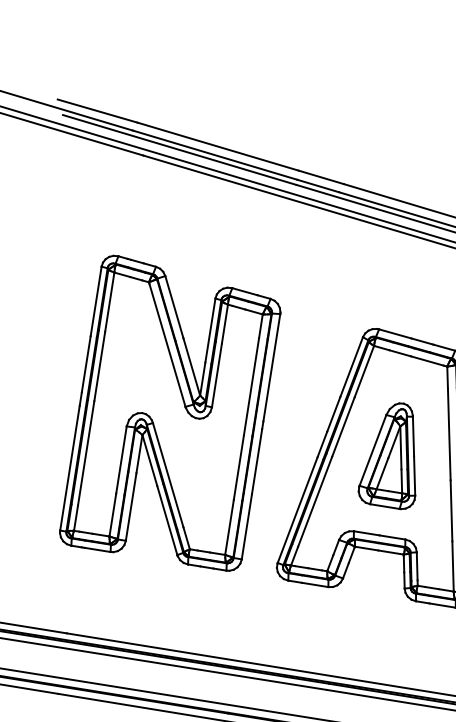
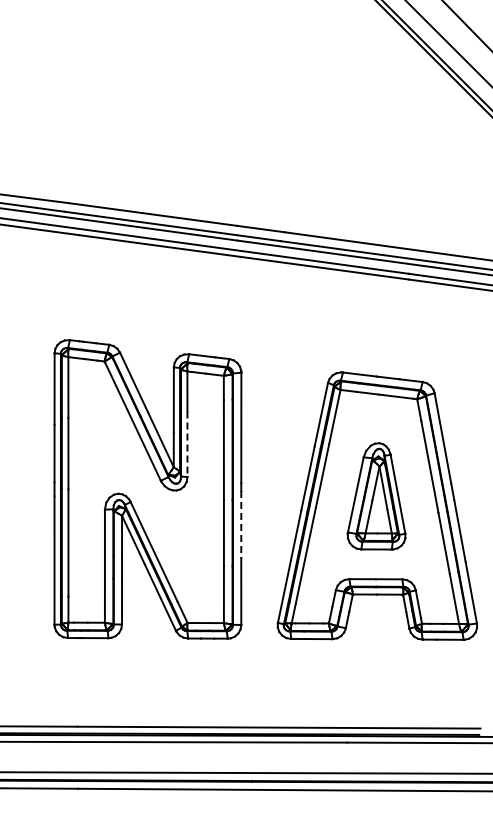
line: (216, 375) -> (187, 444), solid -> dashed
line: (257, 461) -> (241, 524), solid -> dashed

